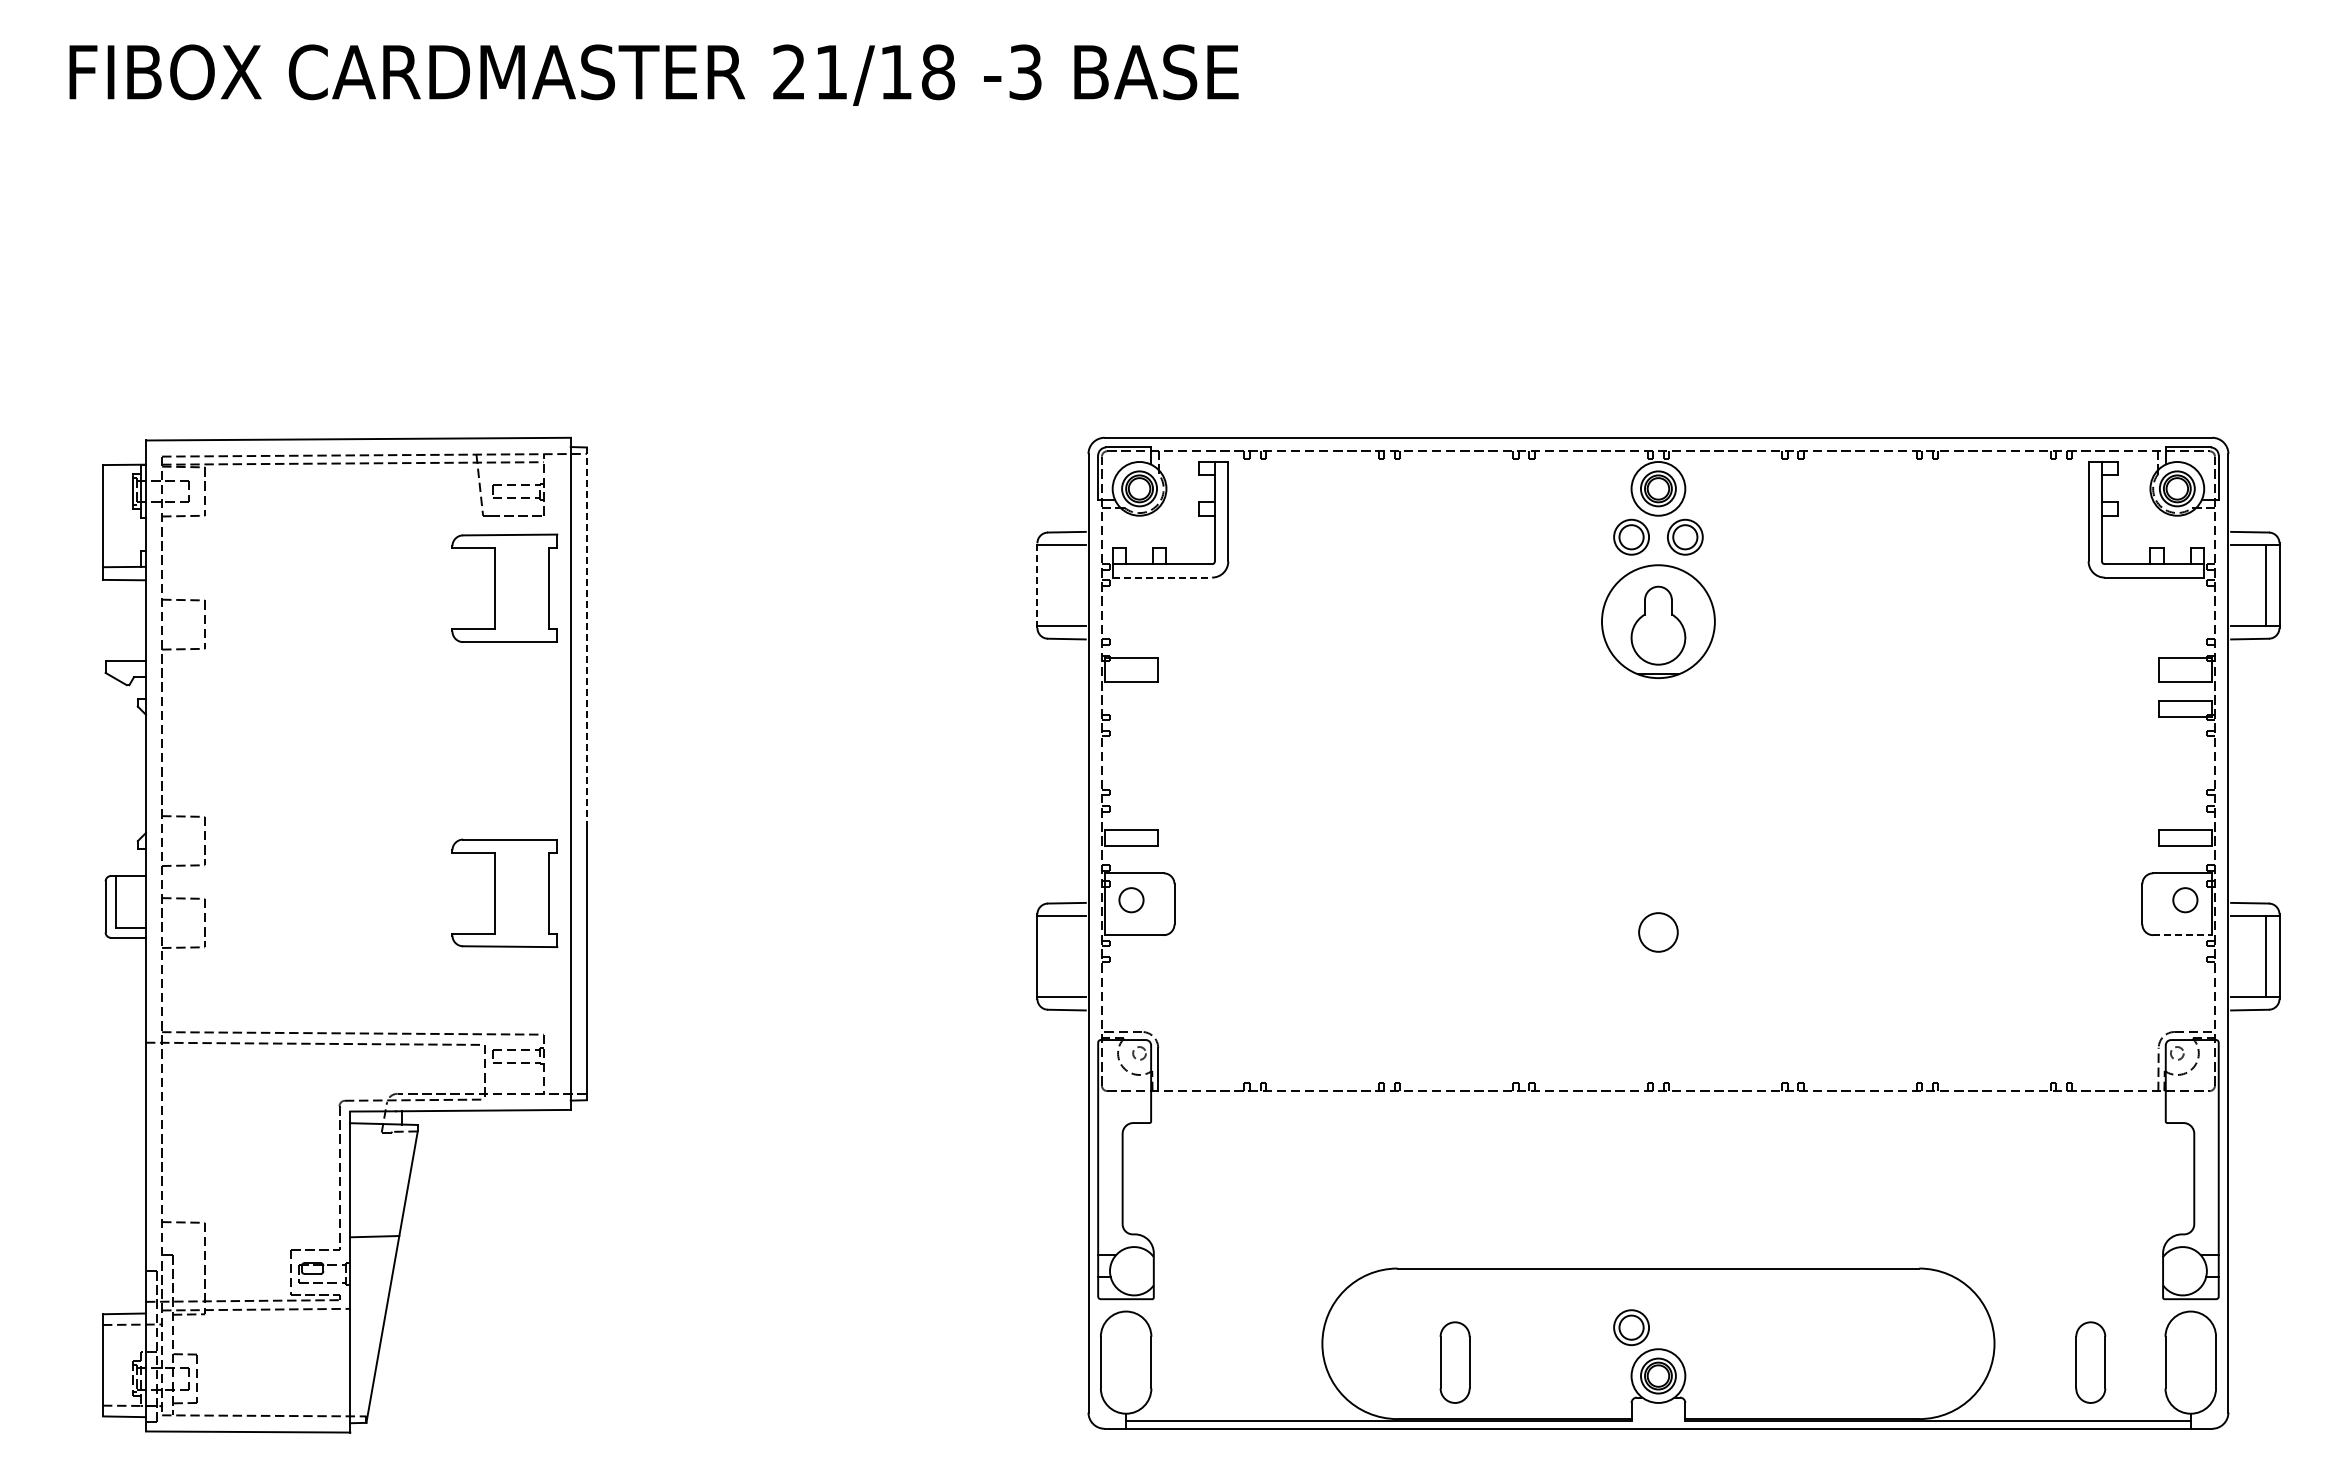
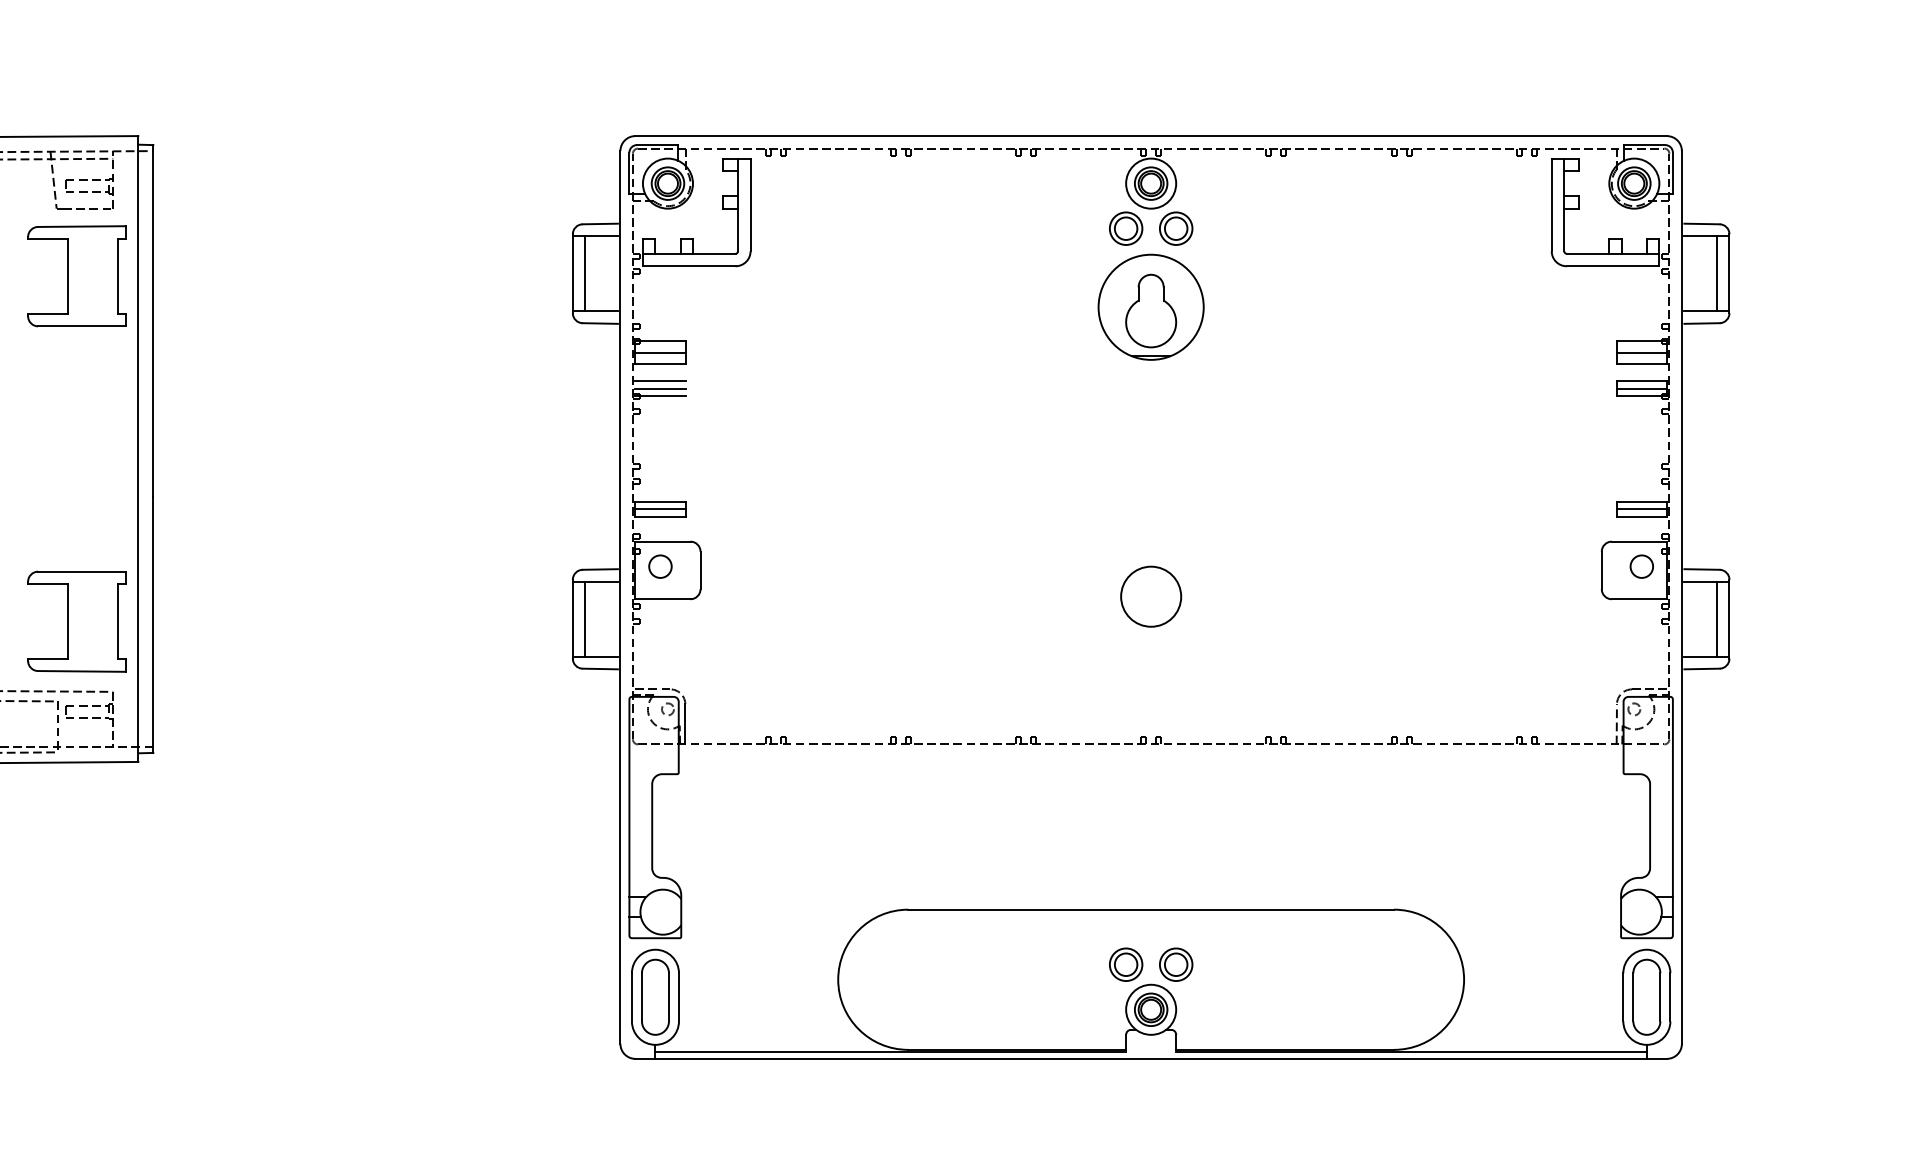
line: (1162, 577) -> (689, 266), dashed -> solid
line: (1037, 585) -> (572, 273), dashed -> solid
line: (1050, 585) -> (585, 273), added
line: (586, 636) -> (152, 321), dashed -> solid
line: (1131, 670) -> (660, 352), added
line: (2185, 670) -> (1641, 352), added
line: (1131, 701) -> (660, 381), added
line: (1131, 709) -> (660, 389), added
line: (2185, 709) -> (1641, 389), added
line: (1131, 717) -> (660, 396), added
line: (1131, 838) -> (660, 509), added
line: (2185, 838) -> (1641, 509), added
part: (504, 892) -> (76, 620), moved
circle: (1658, 932) -> (1151, 596), size x1.67
line: (2182, 935) -> (1639, 599), dashed -> solid
line: (1050, 956) -> (585, 619), added
part: (1685, 1327) -> (1176, 964), added
part: (1454, 1362) -> (654, 997), moved
part: (2090, 1362) -> (1646, 997), moved

